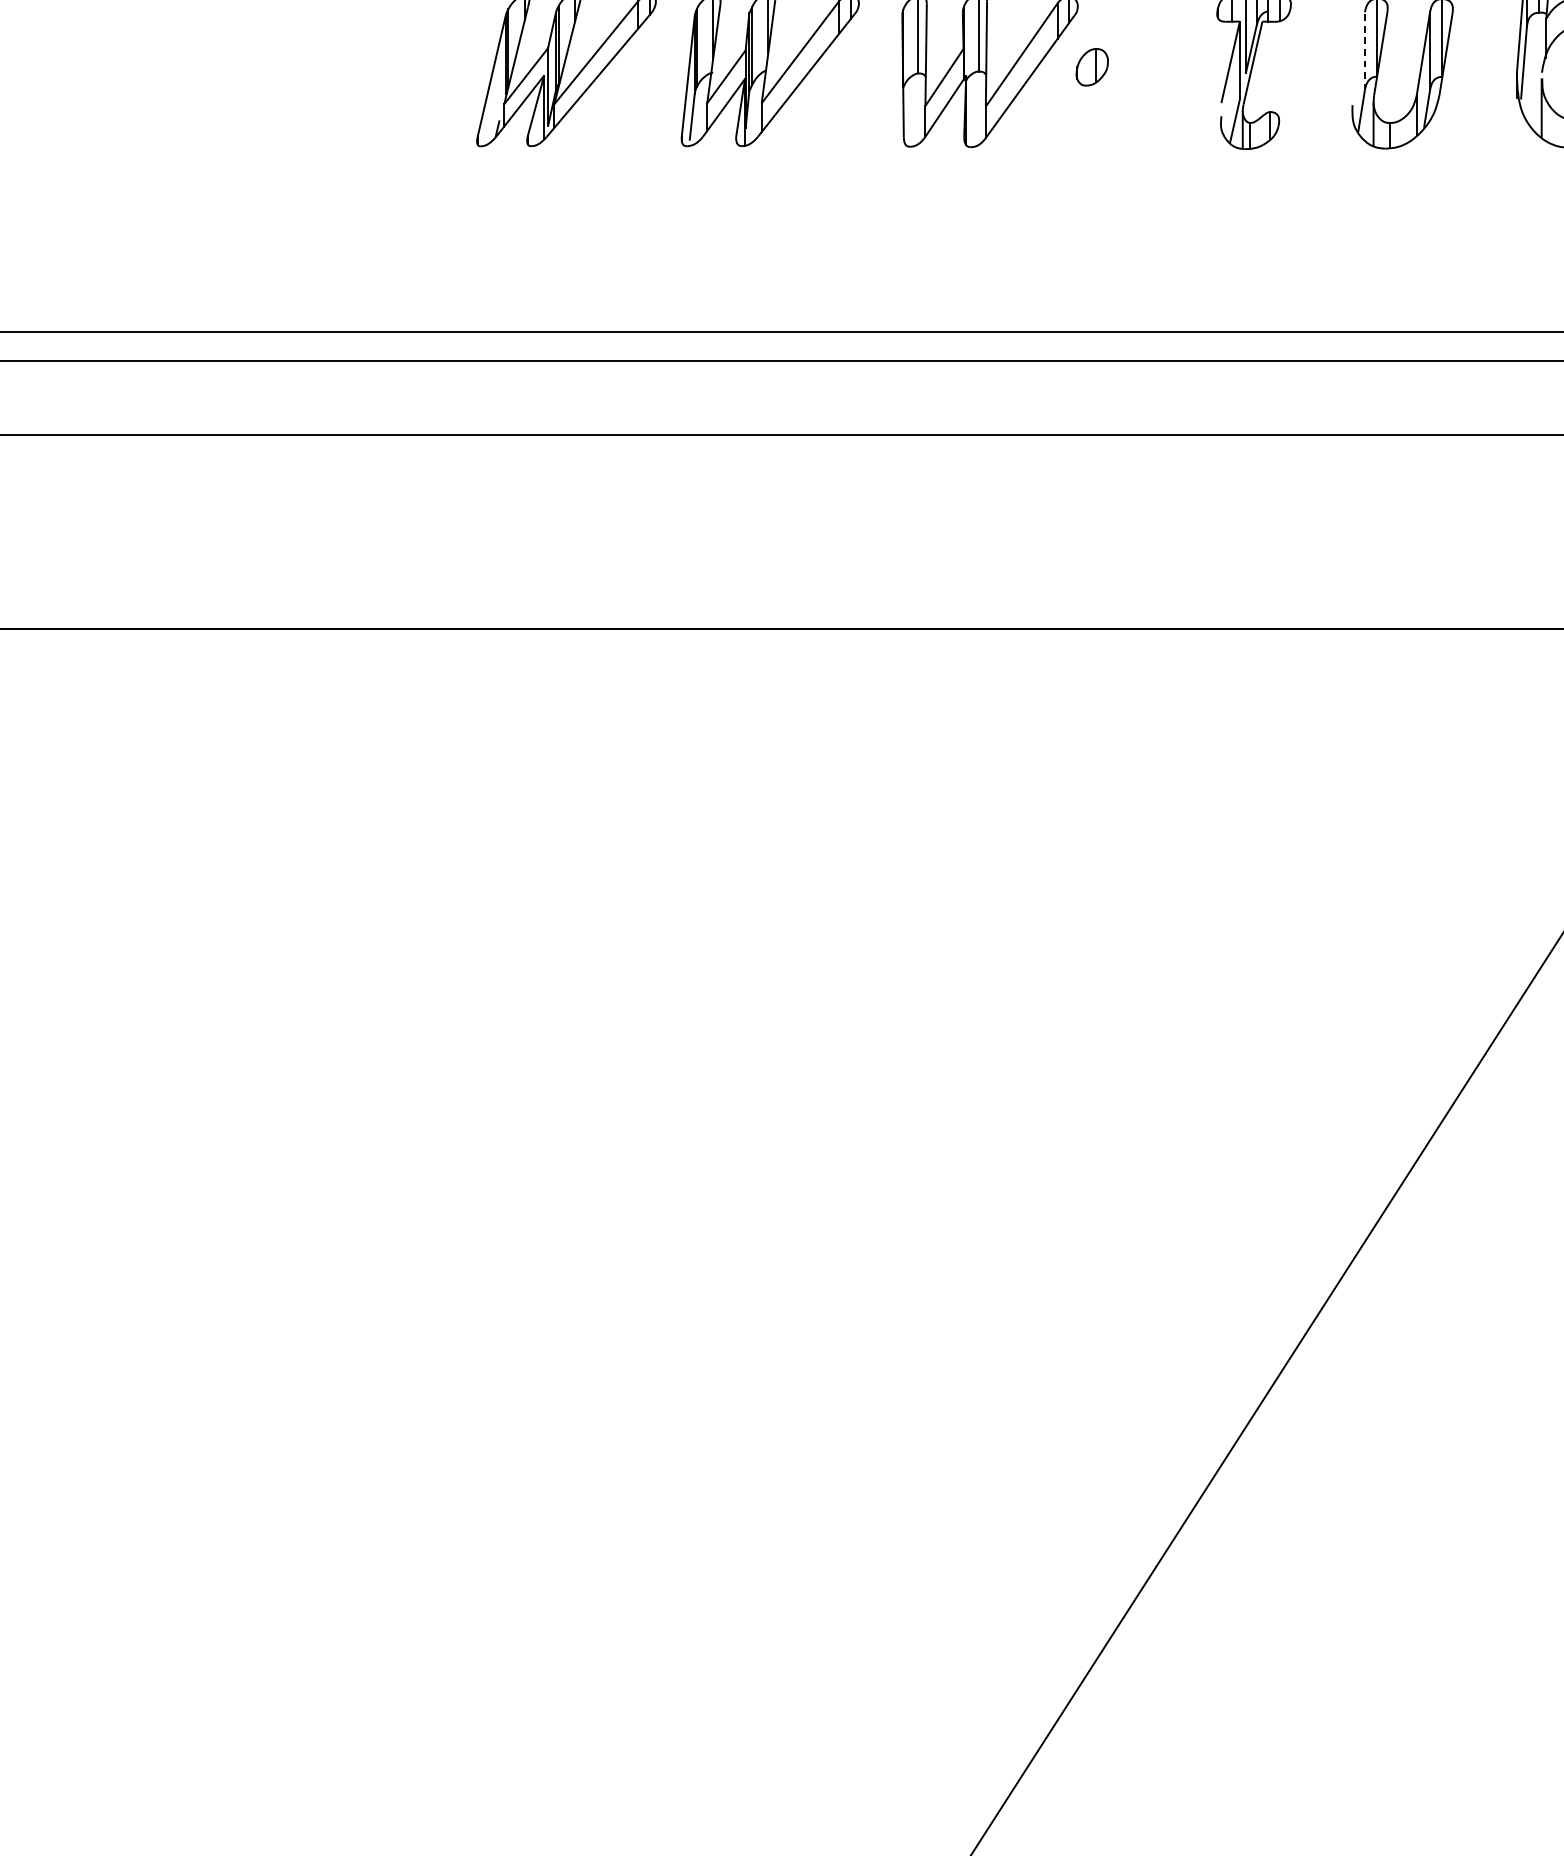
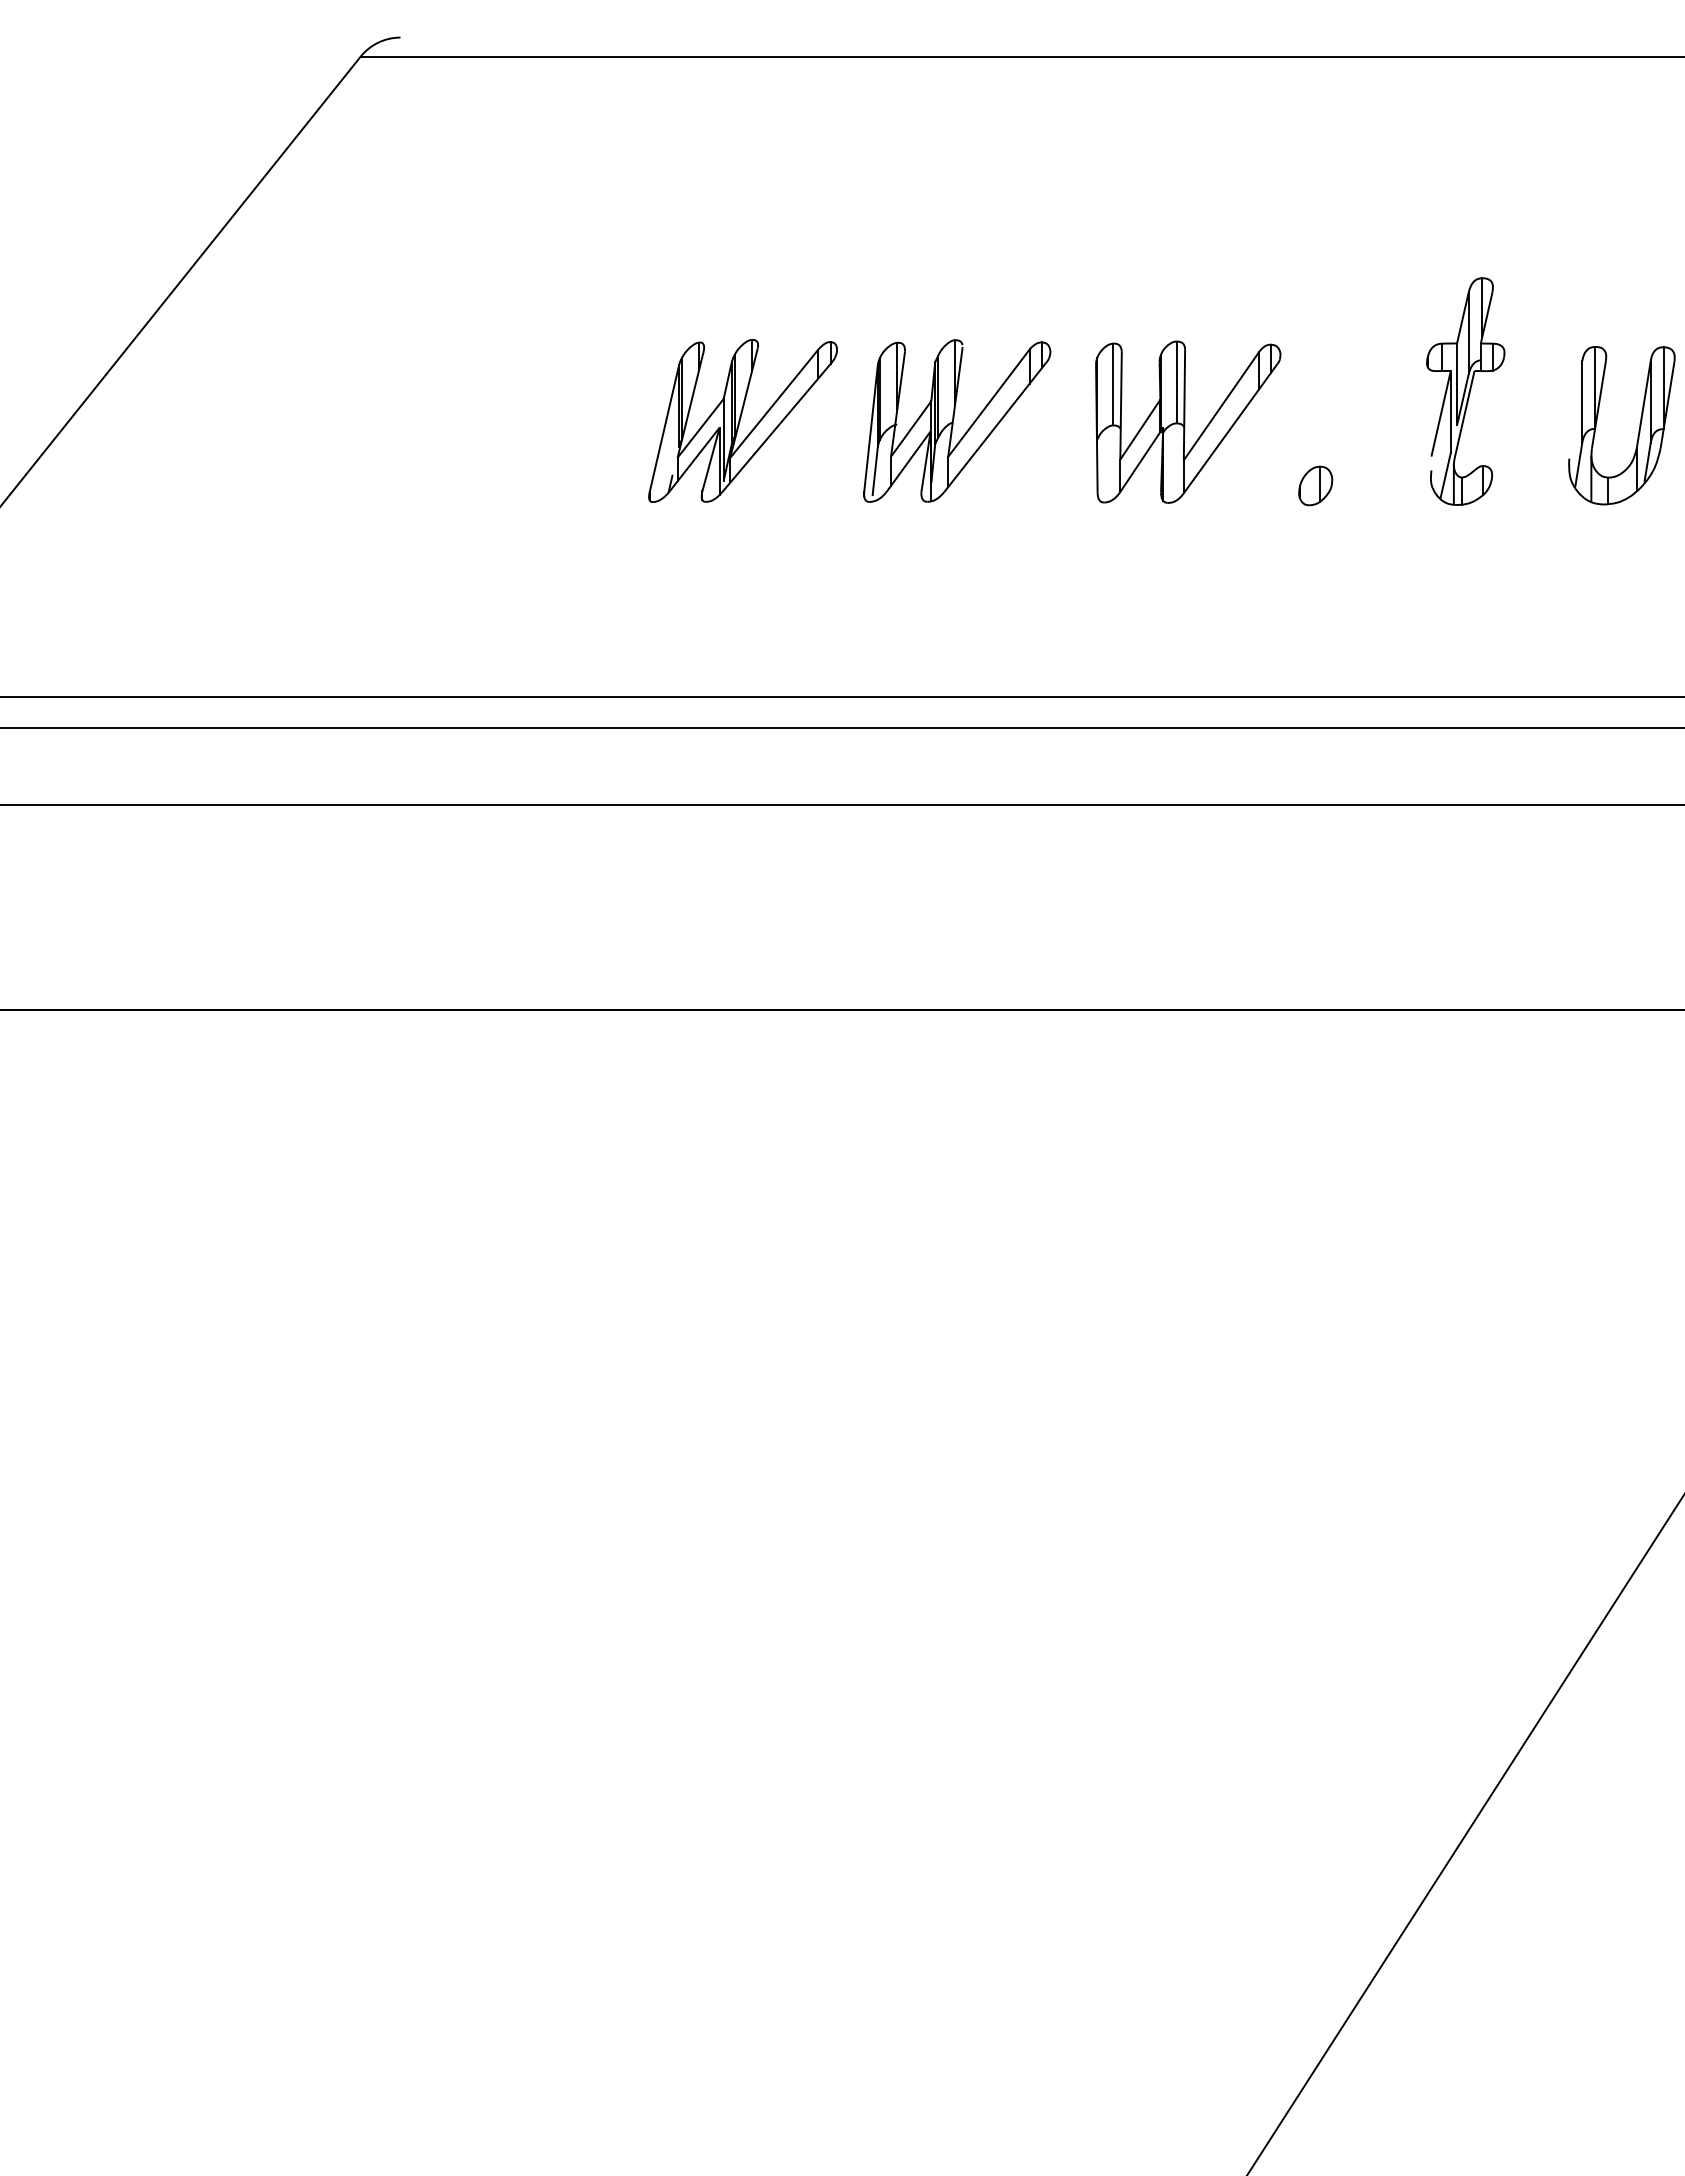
line: (1365, 51) -> (1582, 402), dashed -> solid
part: (1092, 66) -> (1315, 485), moved

